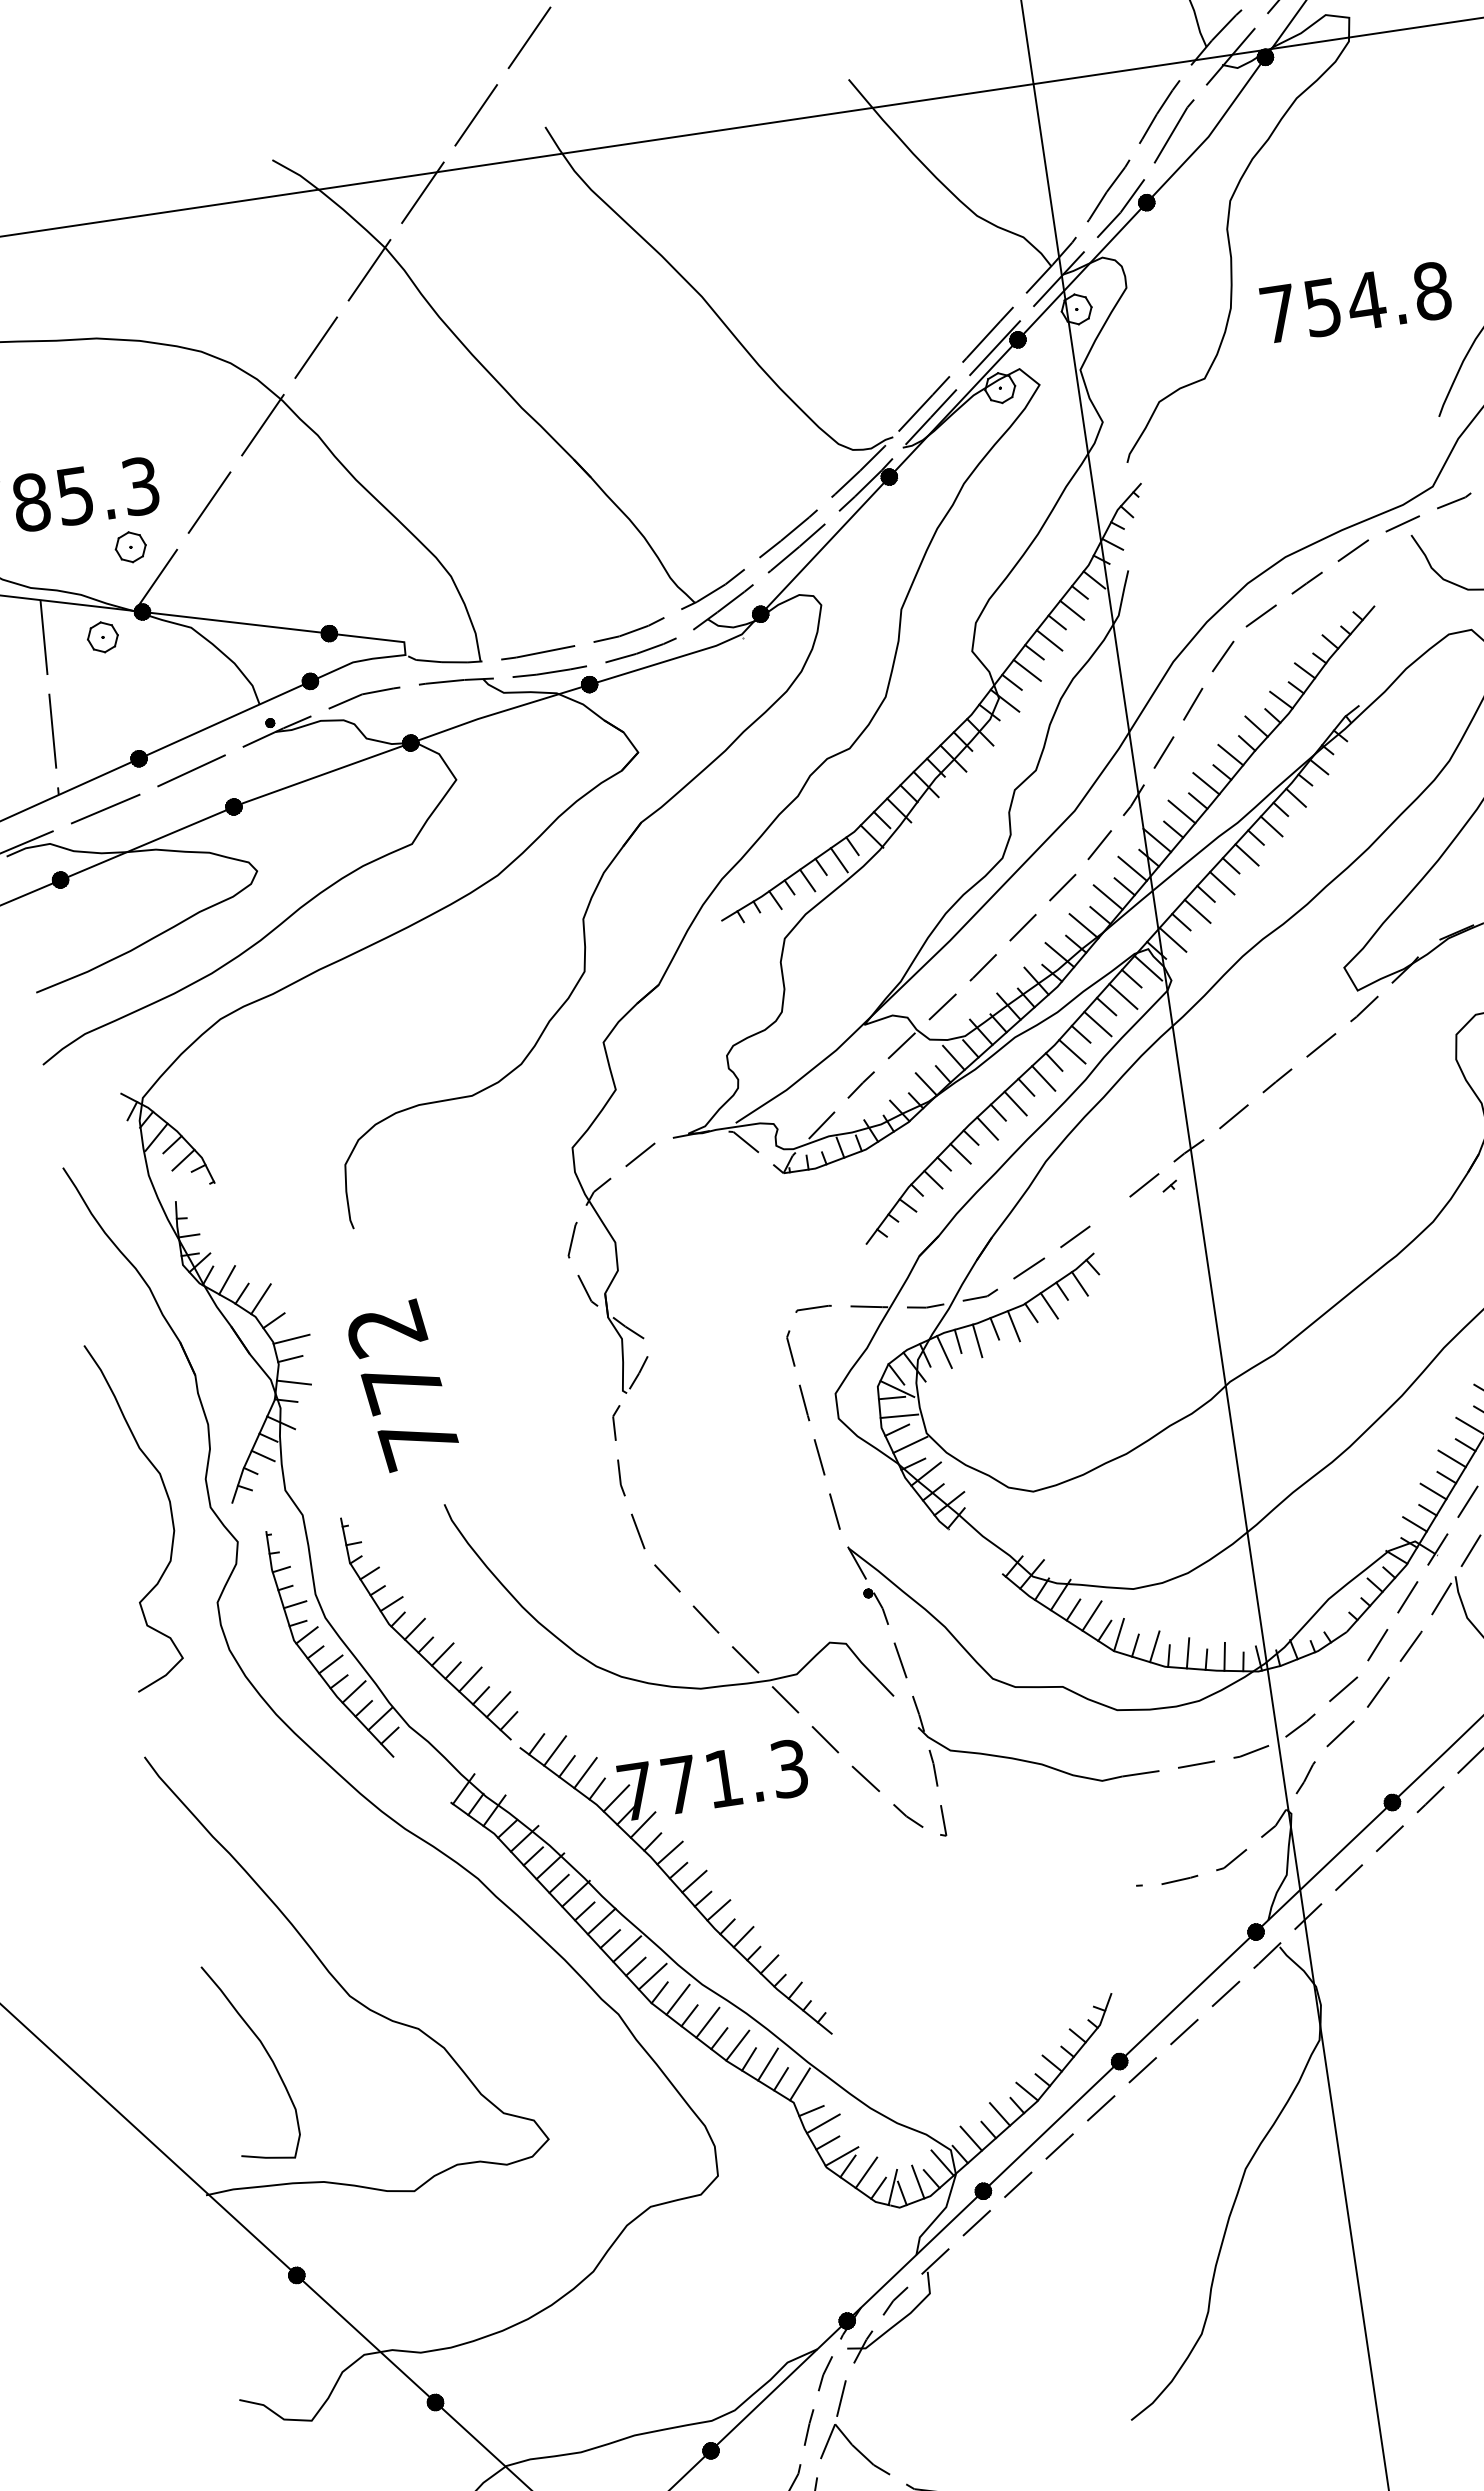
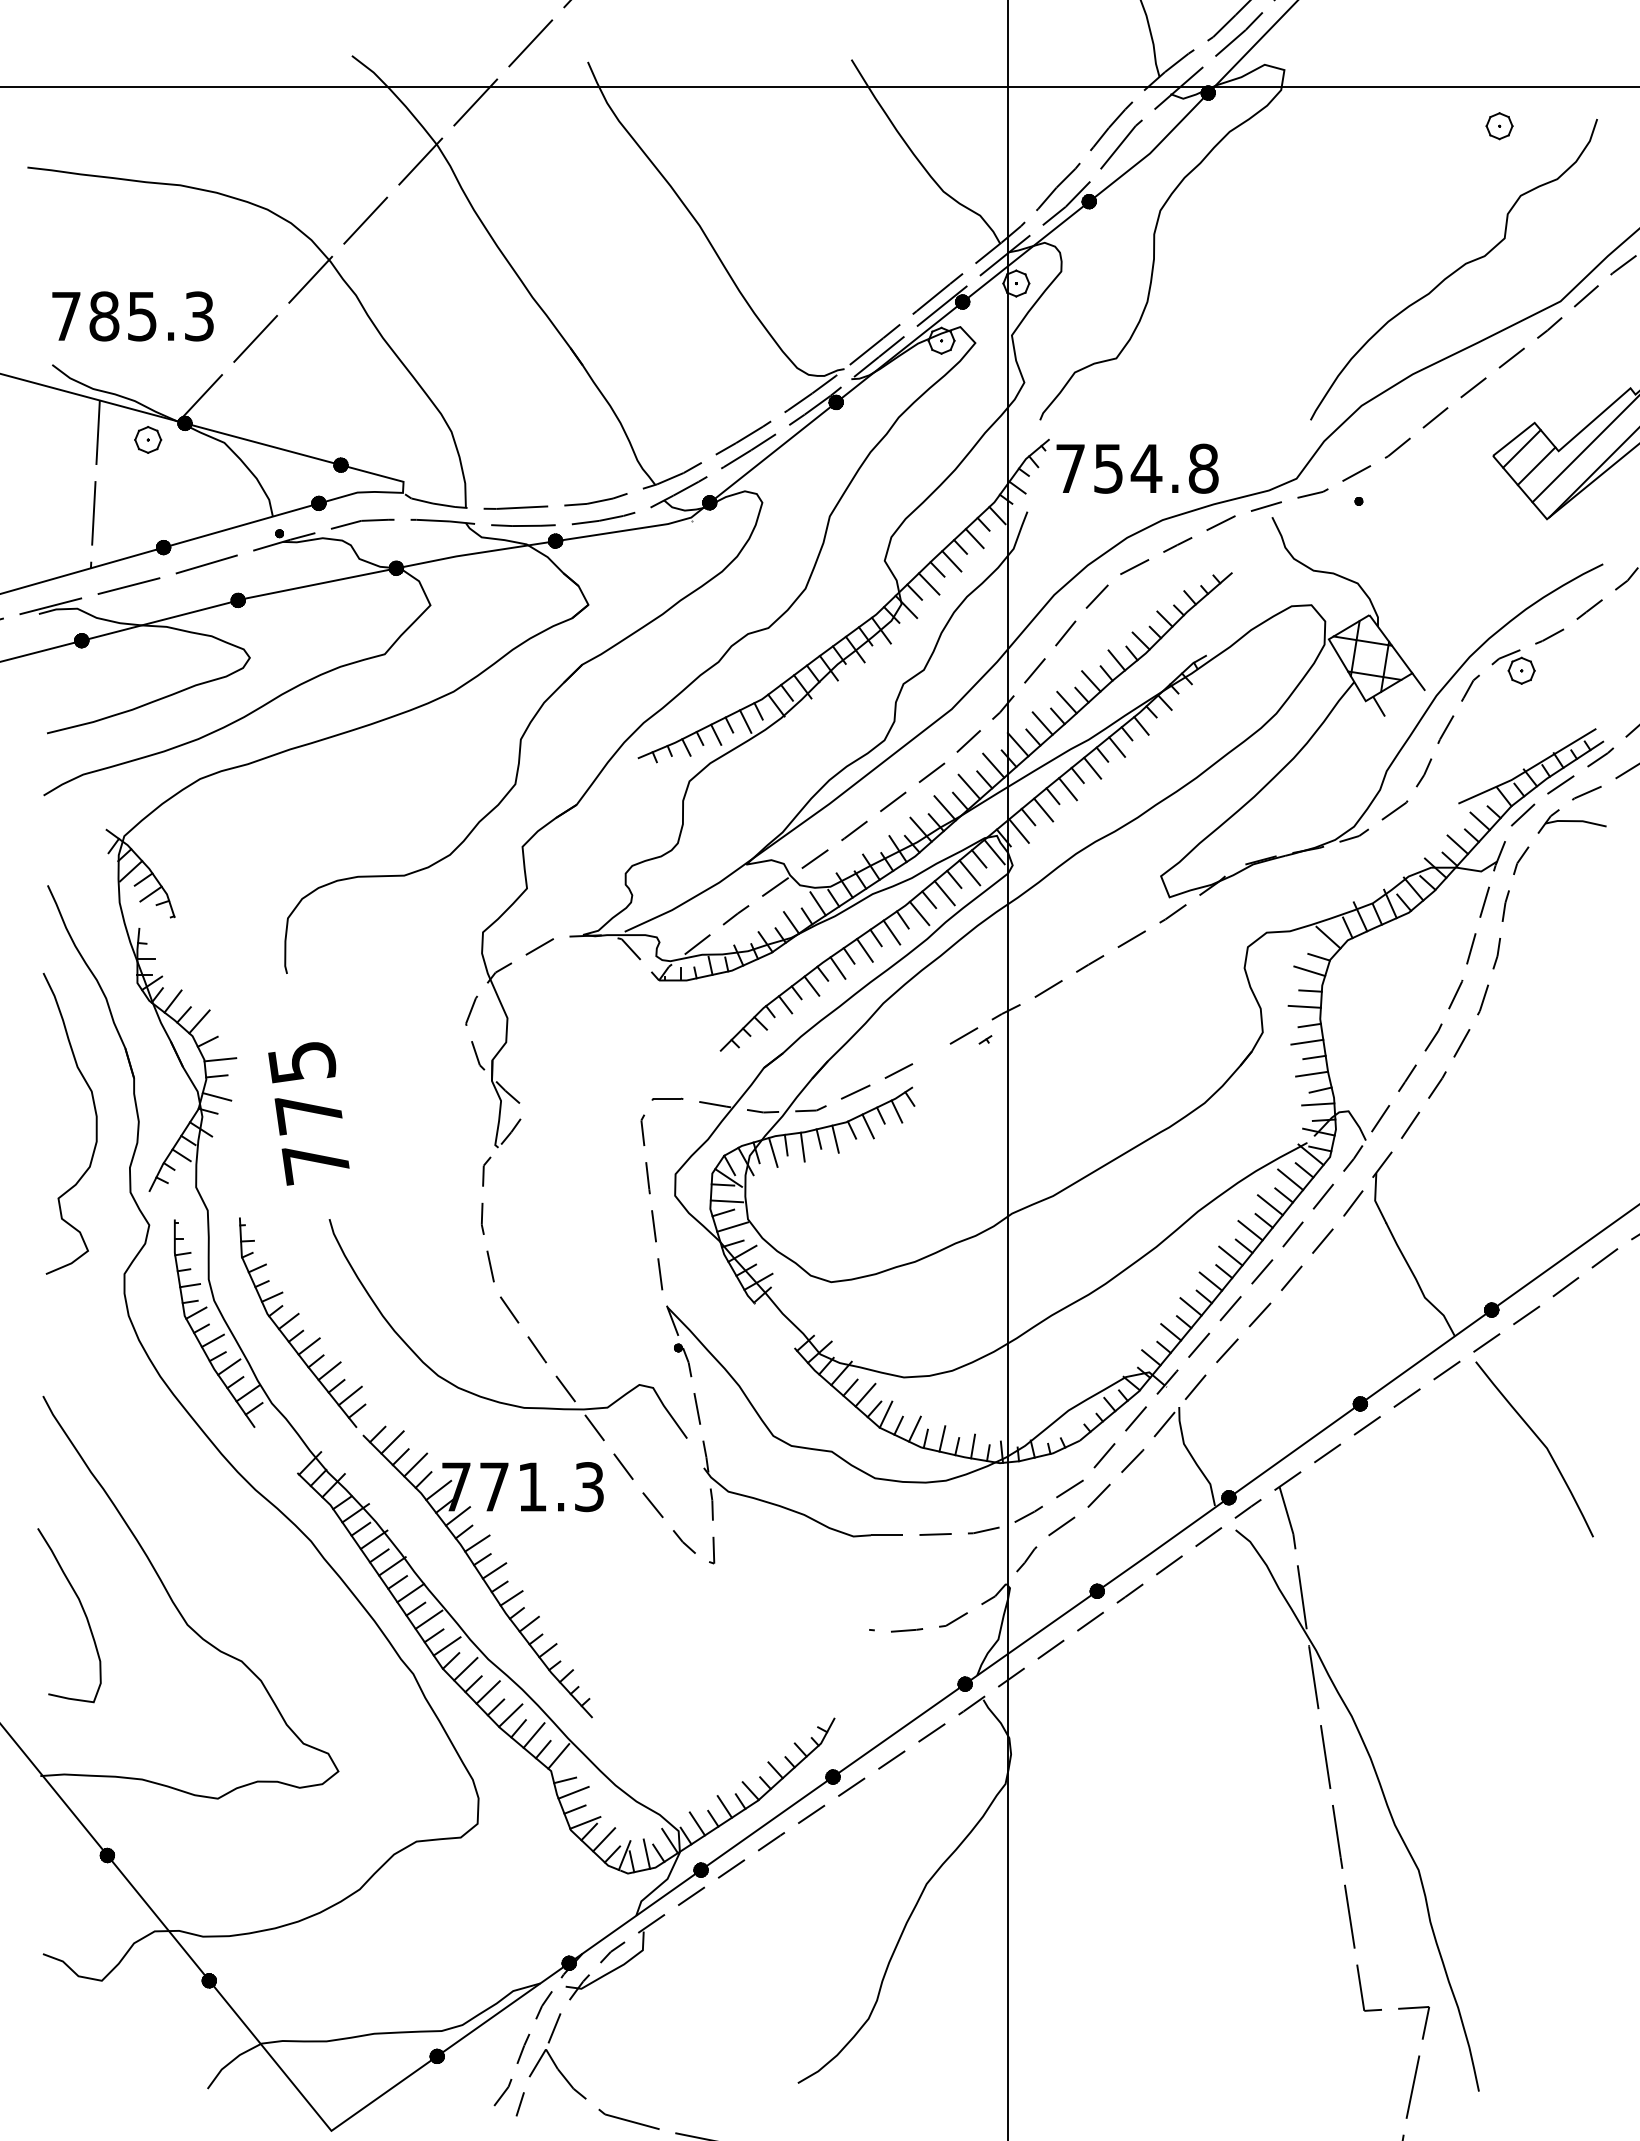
text: (1356, 302) -> (1137, 468), moved
part: (131, 546) -> (183, 366), removed
text: (386, 1328) -> (302, 1062), 772 -> 775
curve: (169, 1510) -> (95, 1123), moved
curve: (266, 2053) -> (82, 1610), moved

